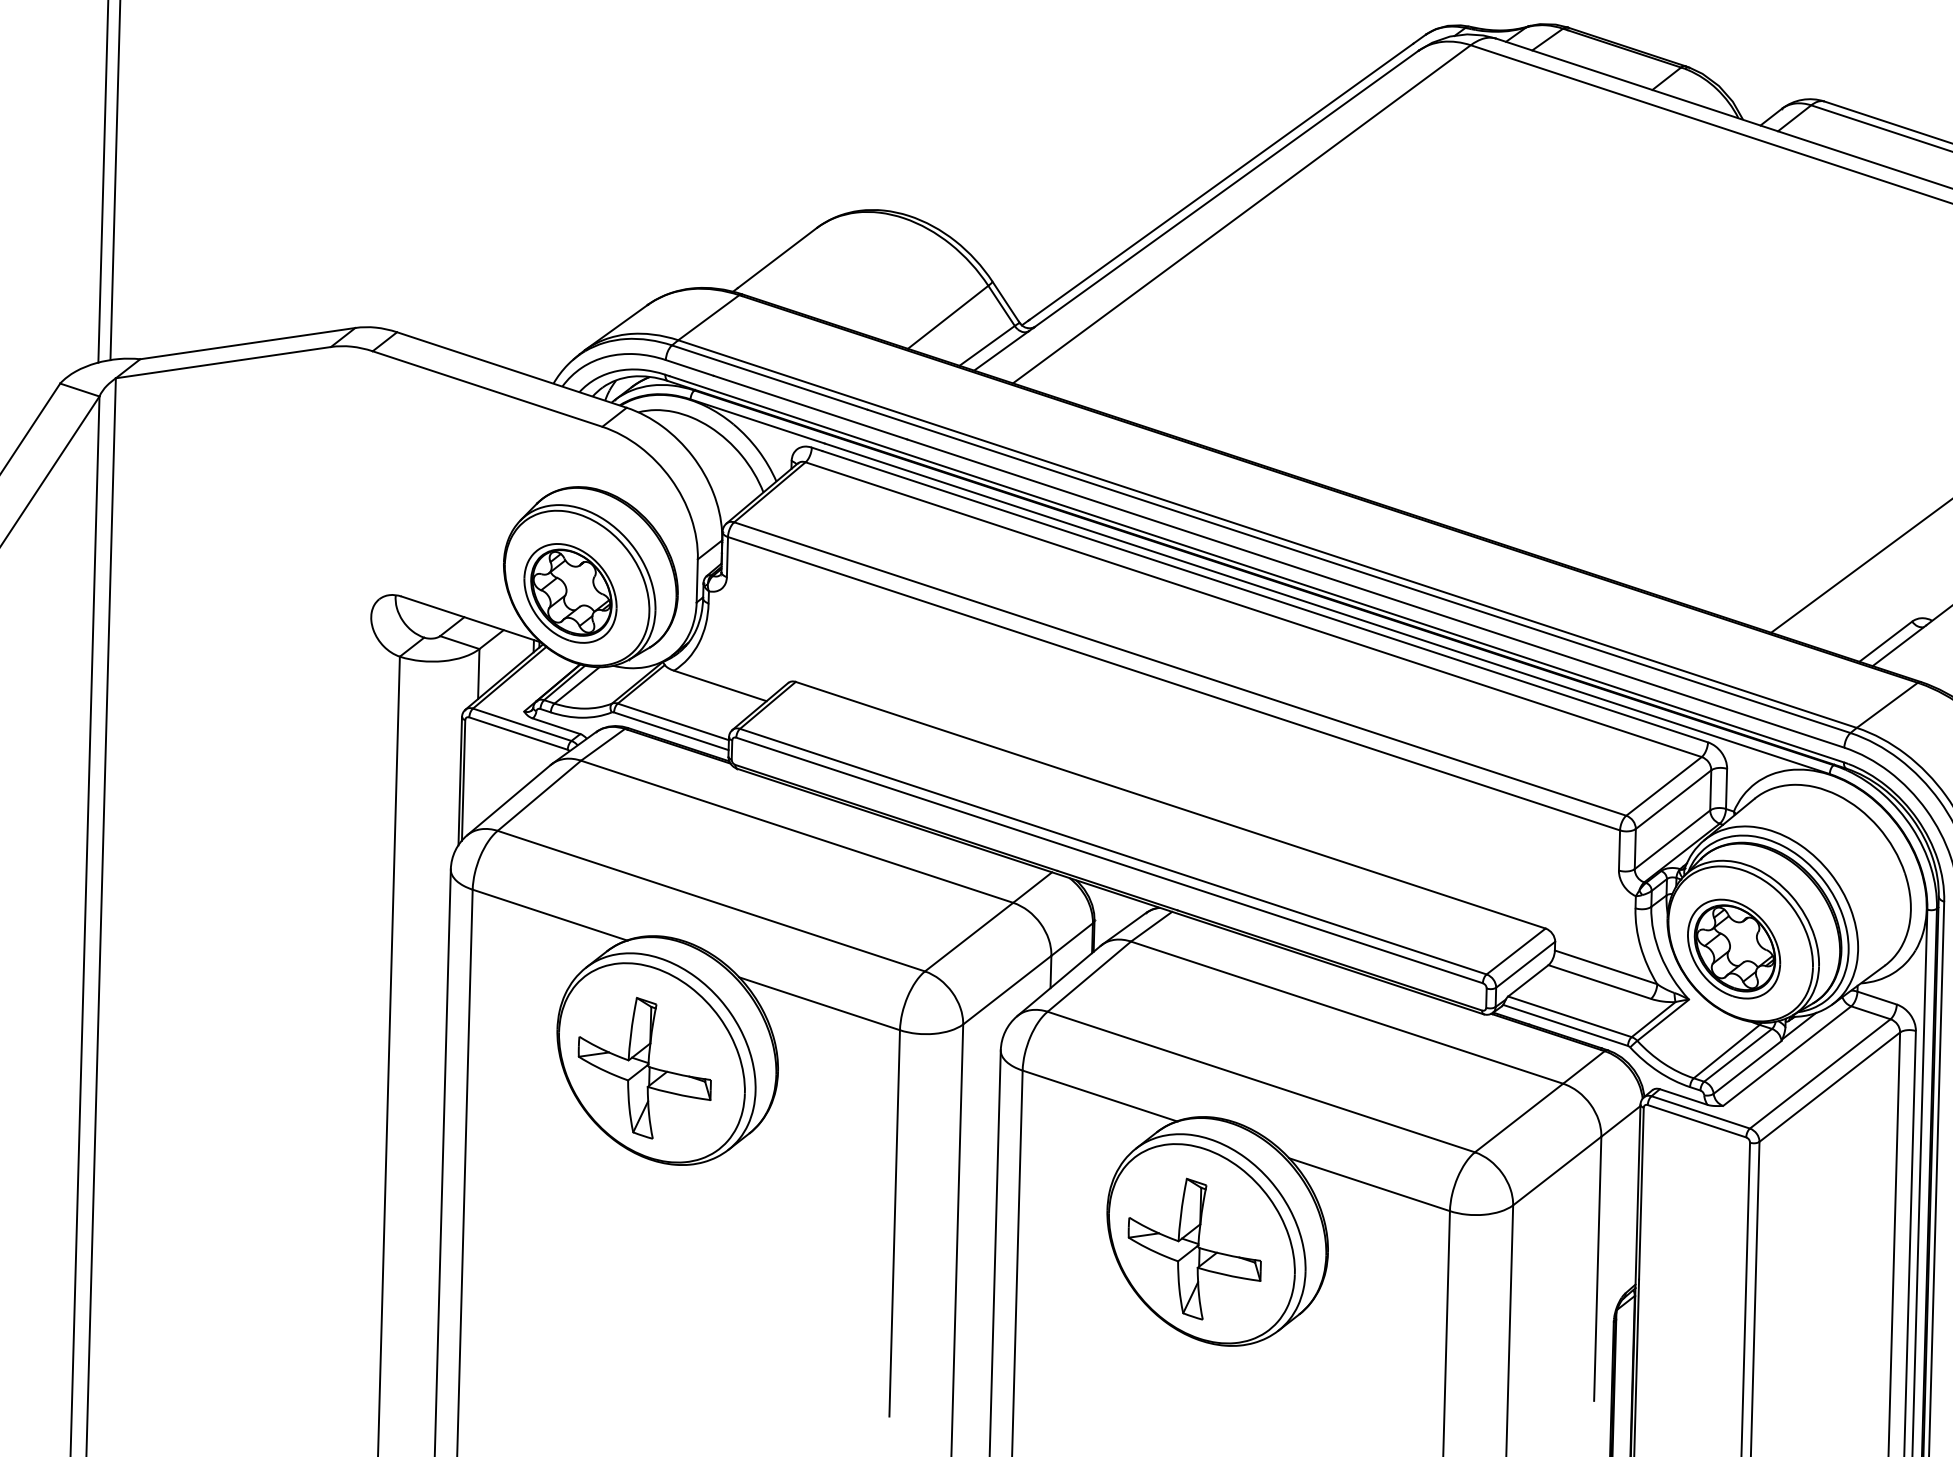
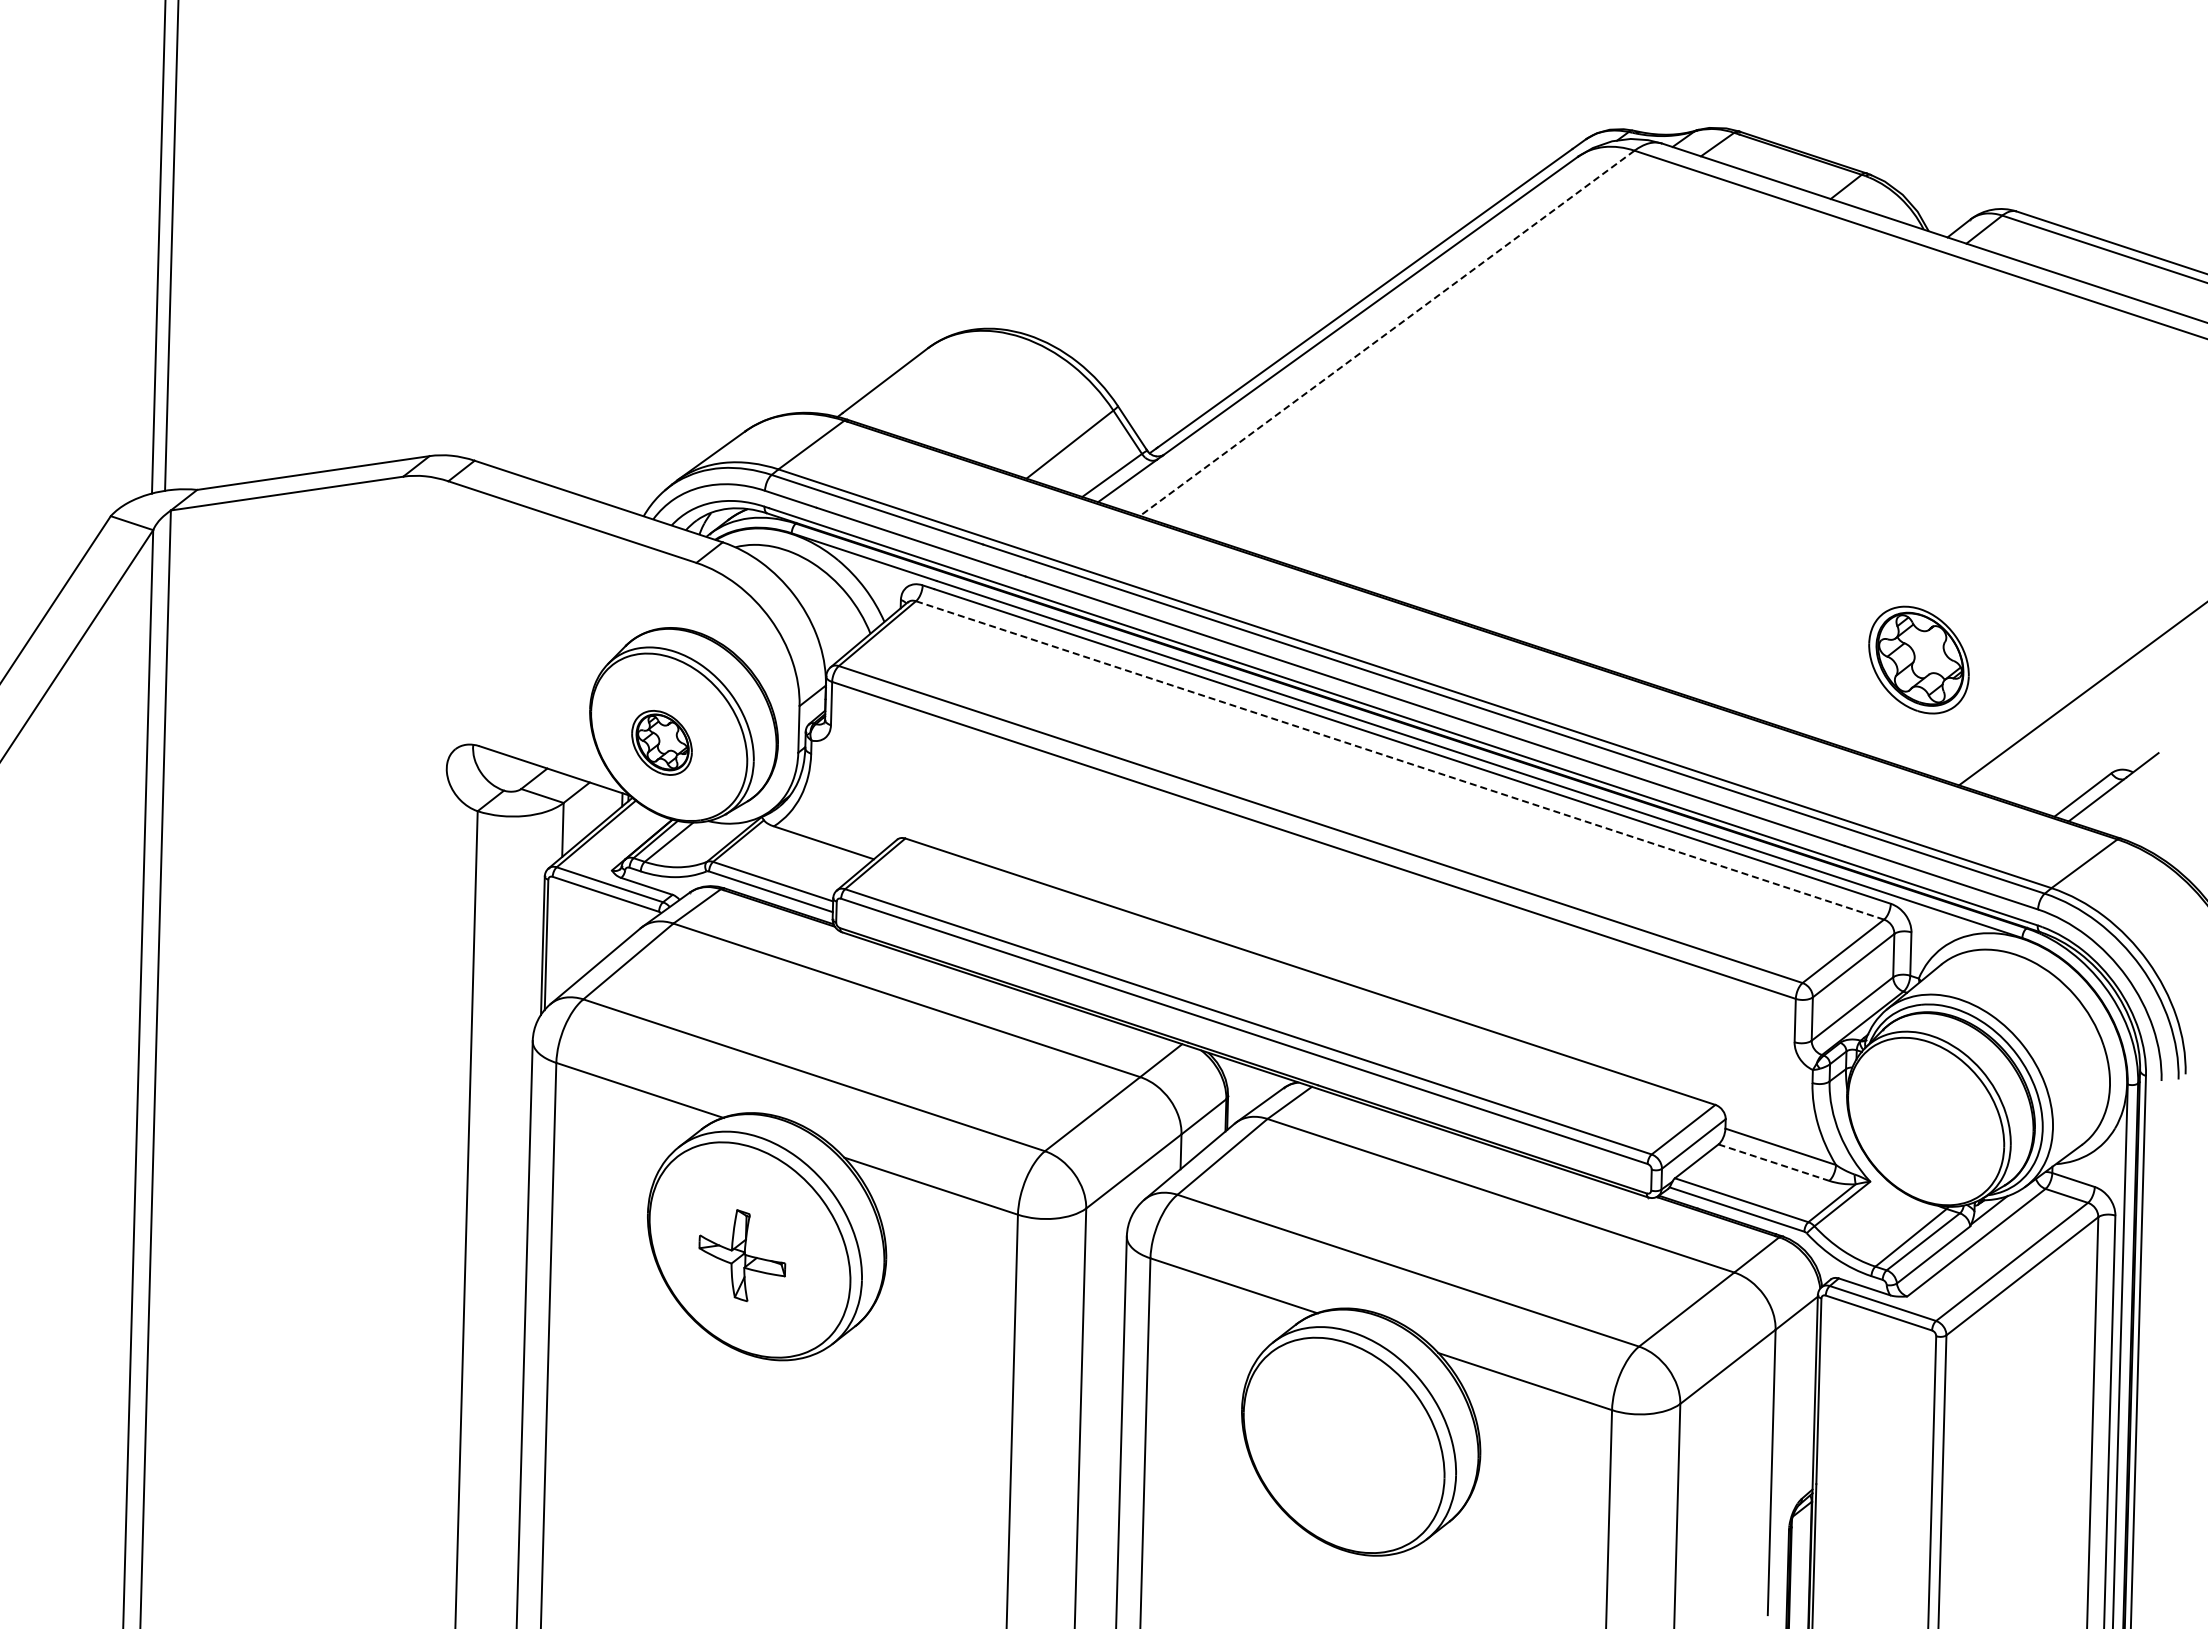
line: (1241, 214) -> (1386, 333), solid -> dashed
part: (570, 593) -> (661, 742), size x0.6
line: (1254, 609) -> (1400, 760), solid -> dashed
part: (1733, 948) -> (1918, 659), moved
line: (1600, 981) -> (1774, 1162), solid -> dashed
part: (645, 1067) -> (742, 1255), size x0.6
part: (1194, 1249) -> (1336, 1451), removed

